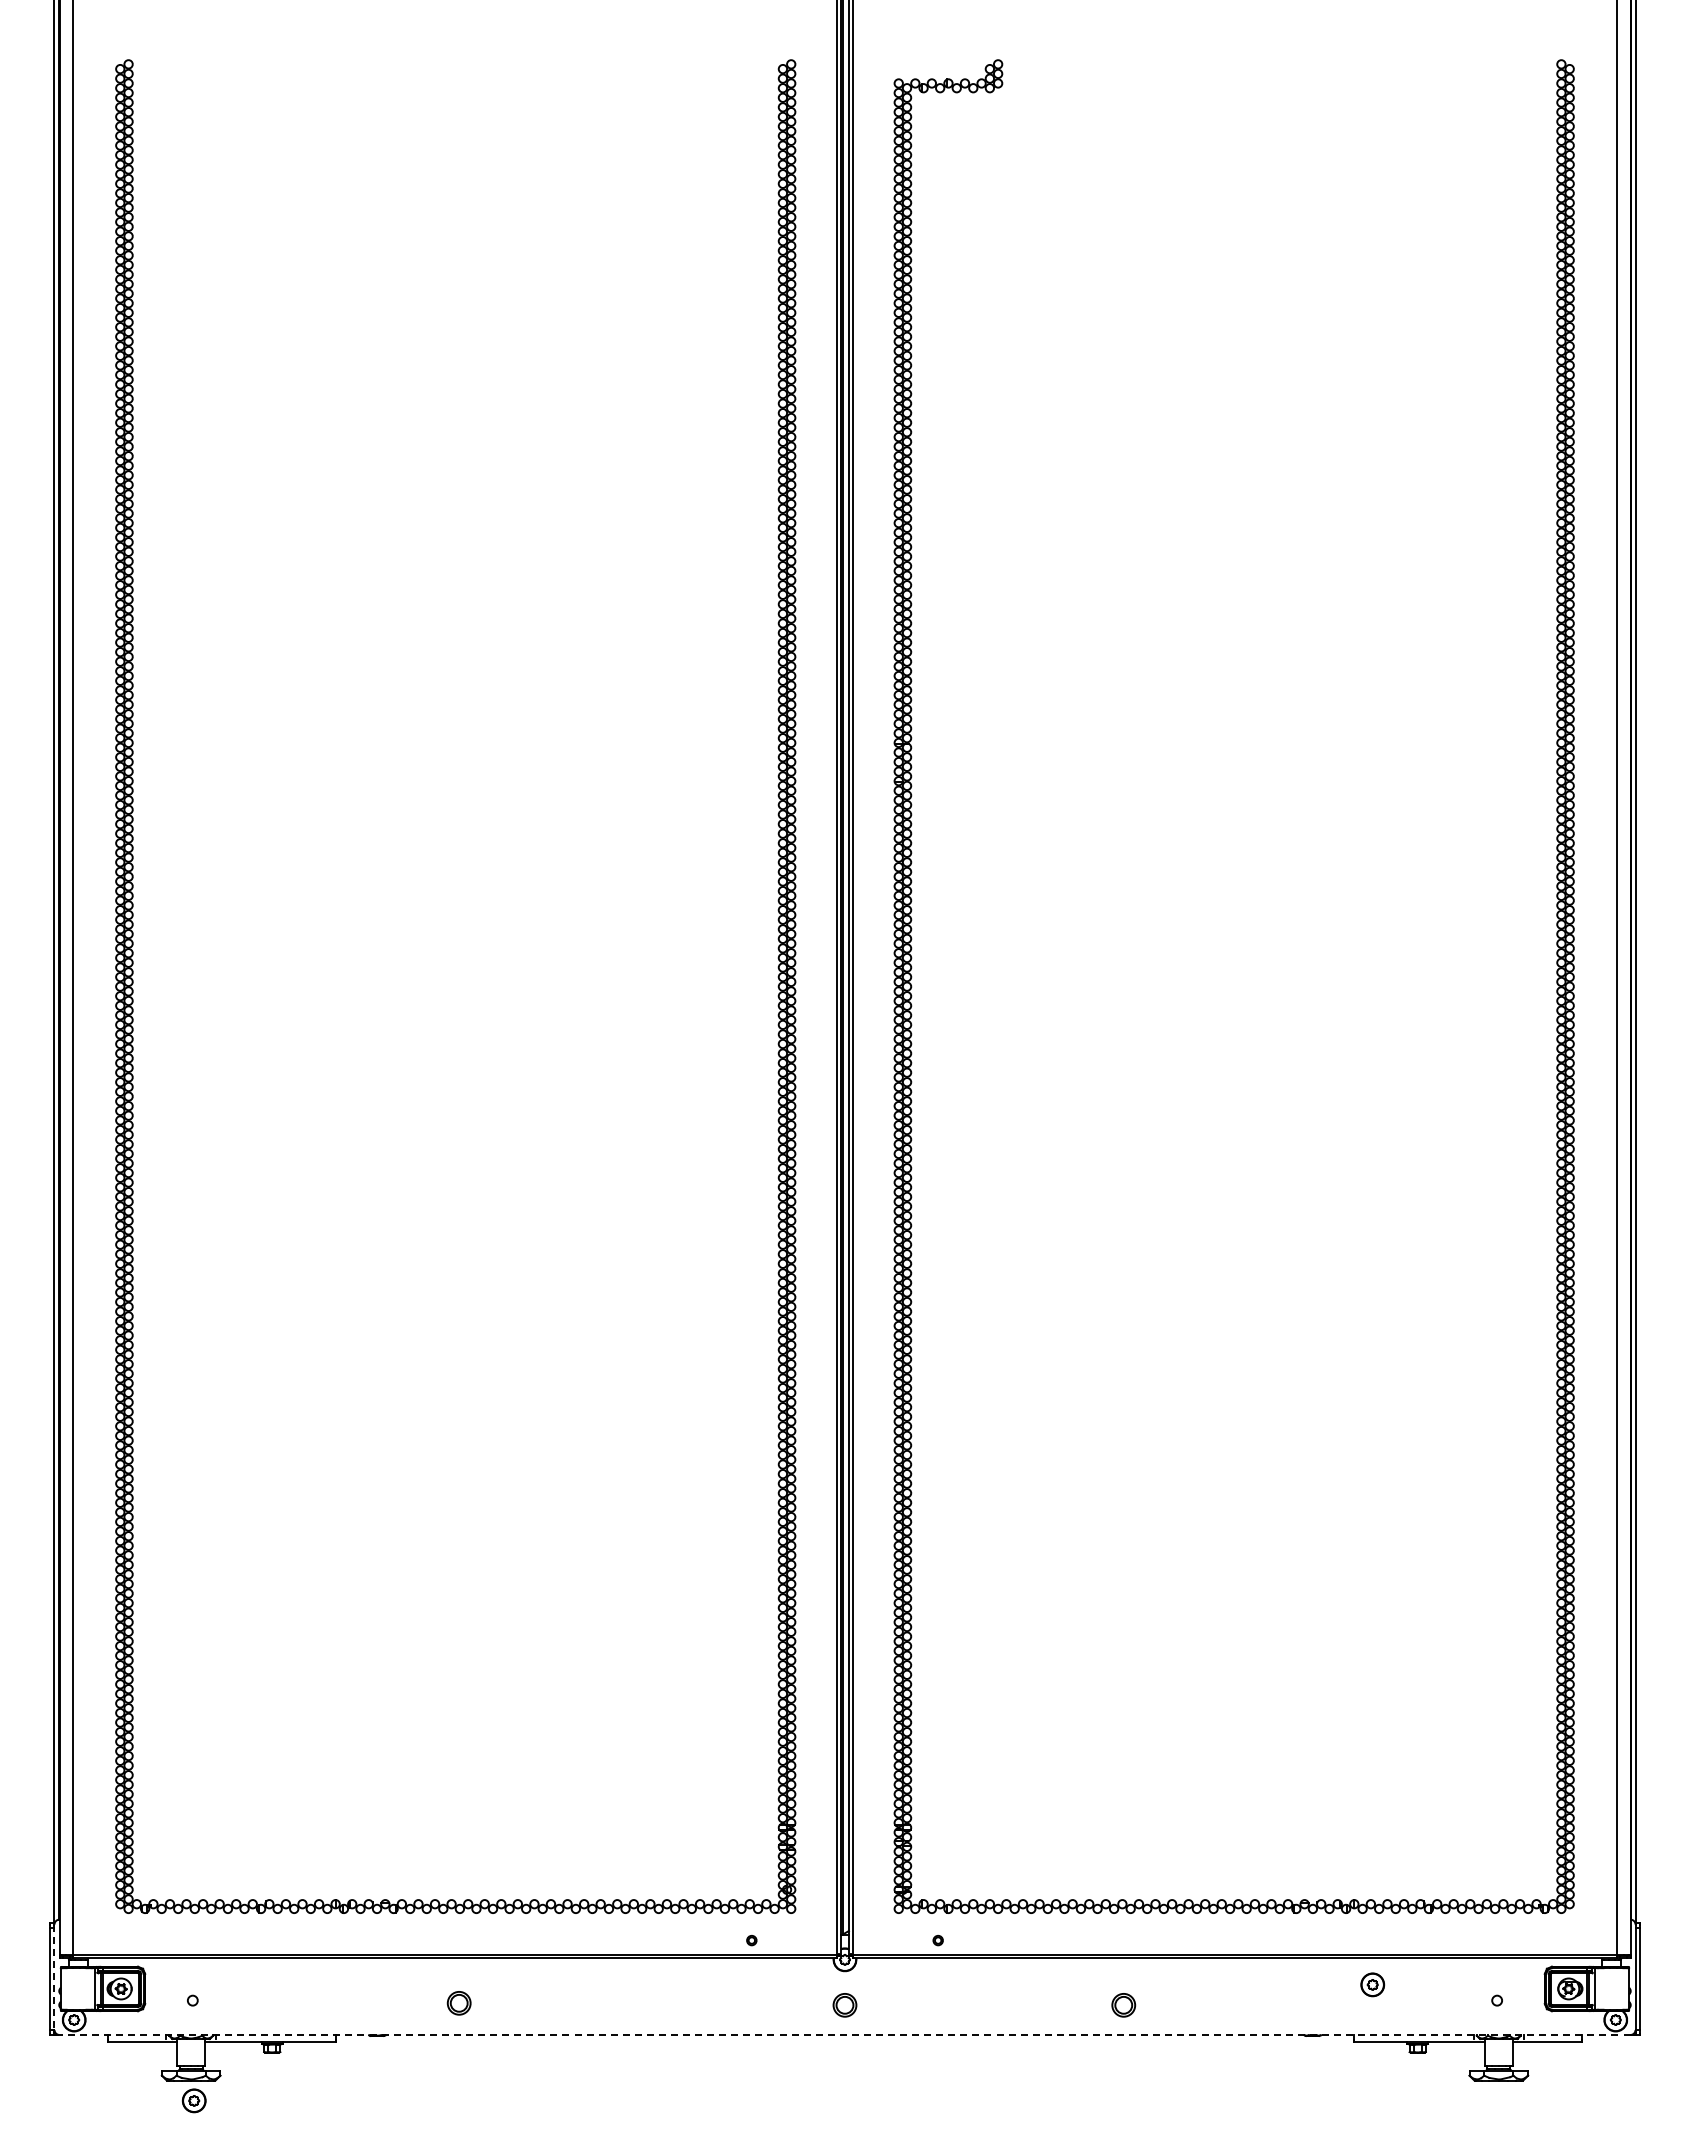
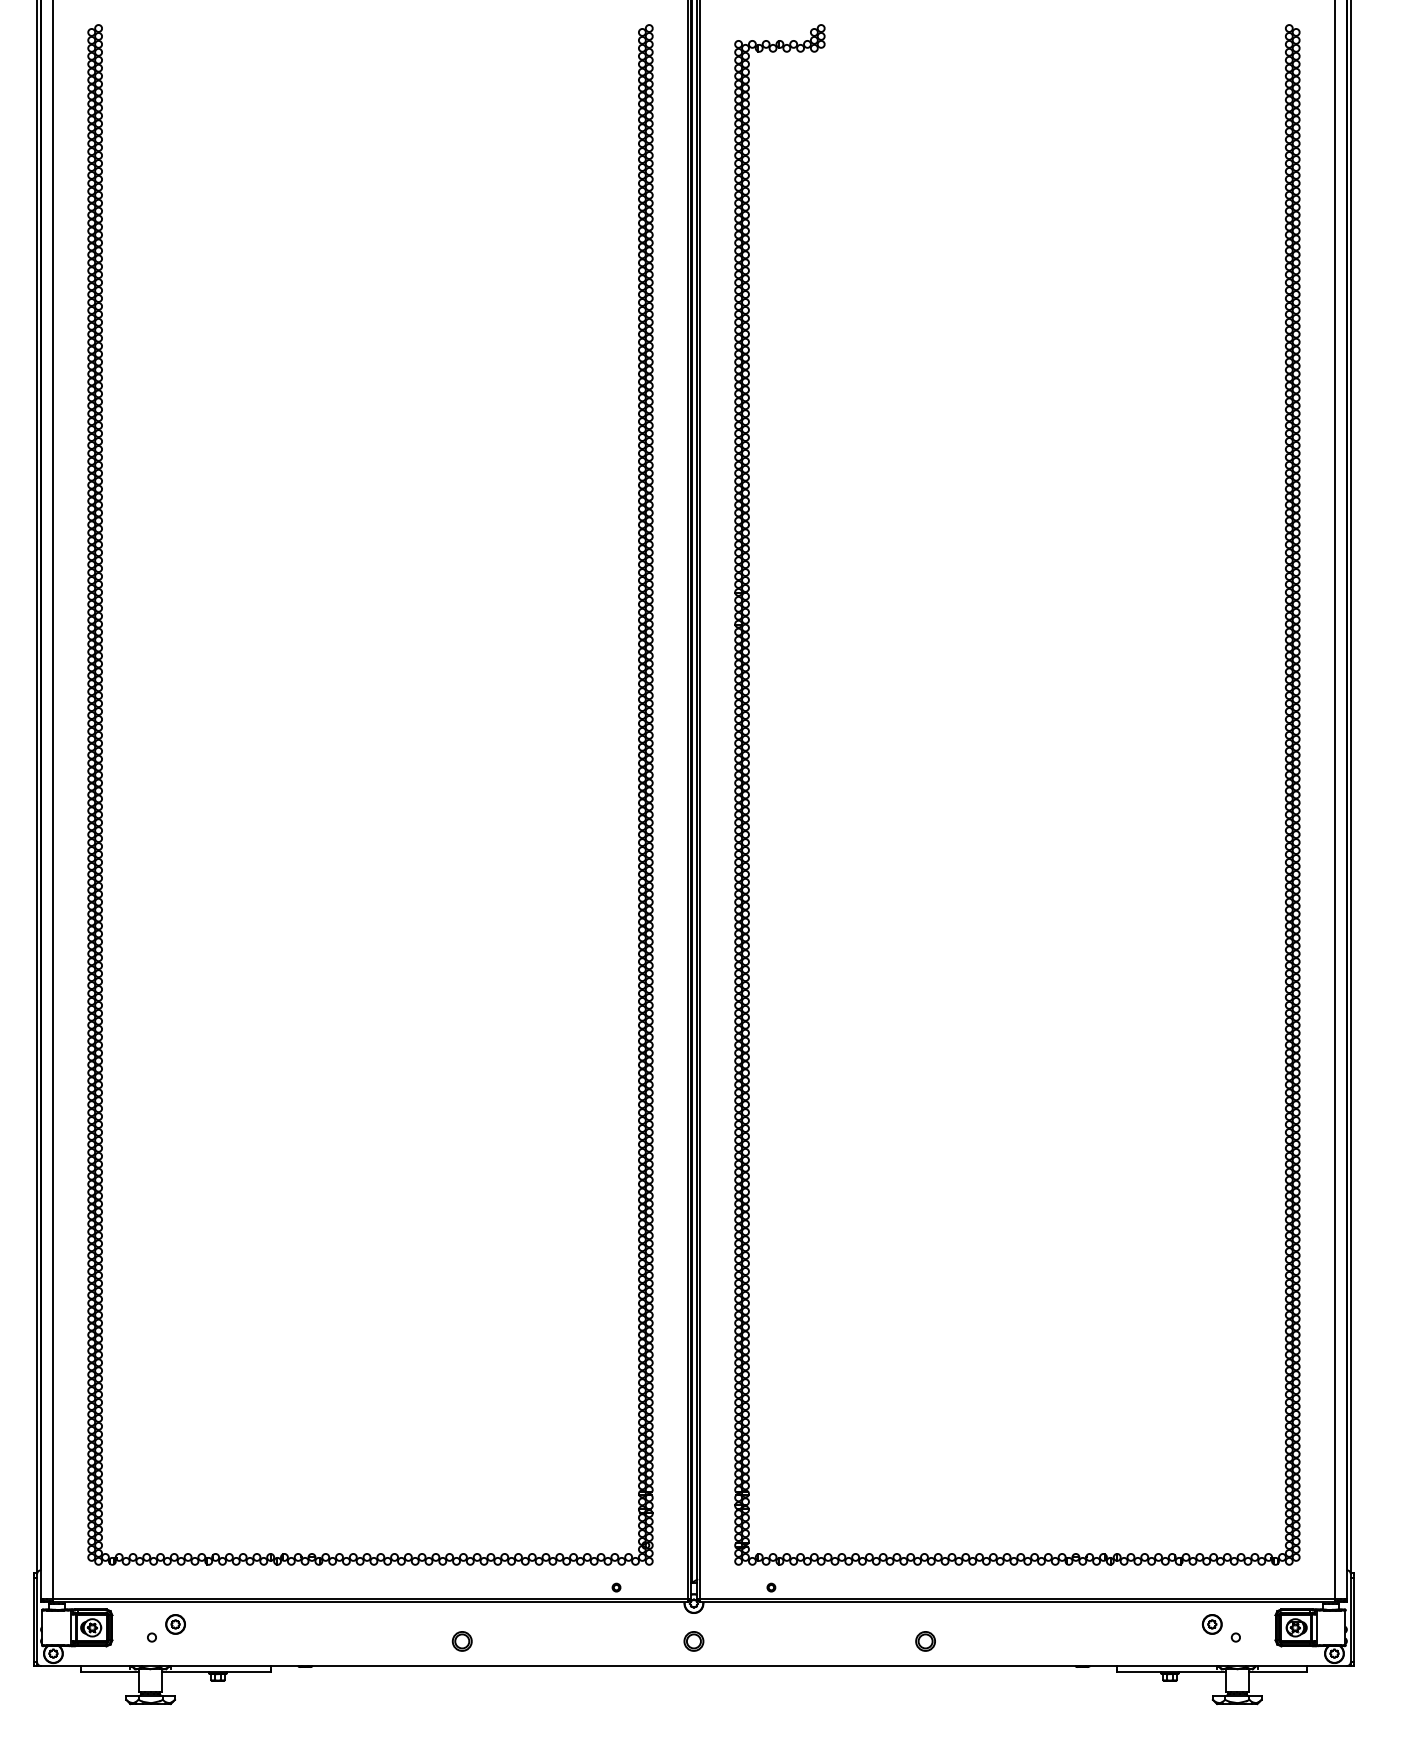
line: (54, 1977) -> (37, 1618), dashed -> solid
part: (1372, 1984) -> (1212, 1624), moved
part: (458, 2003) -> (461, 1641), moved
line: (845, 2035) -> (694, 1666), dashed -> solid
part: (193, 2100) -> (175, 1624), moved

